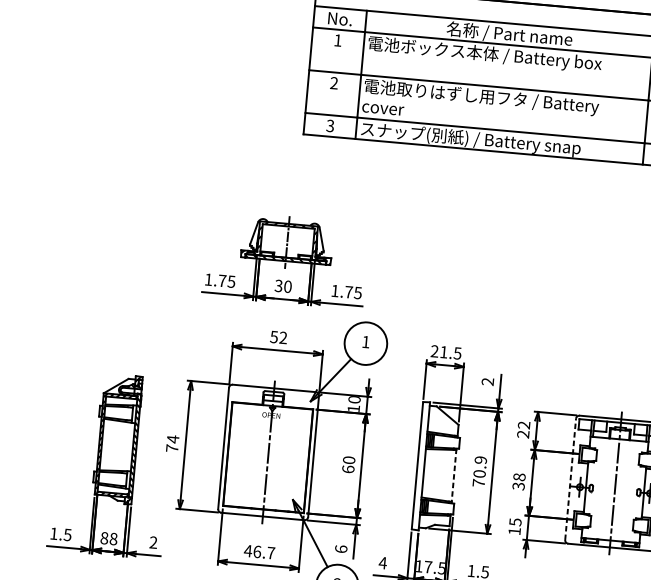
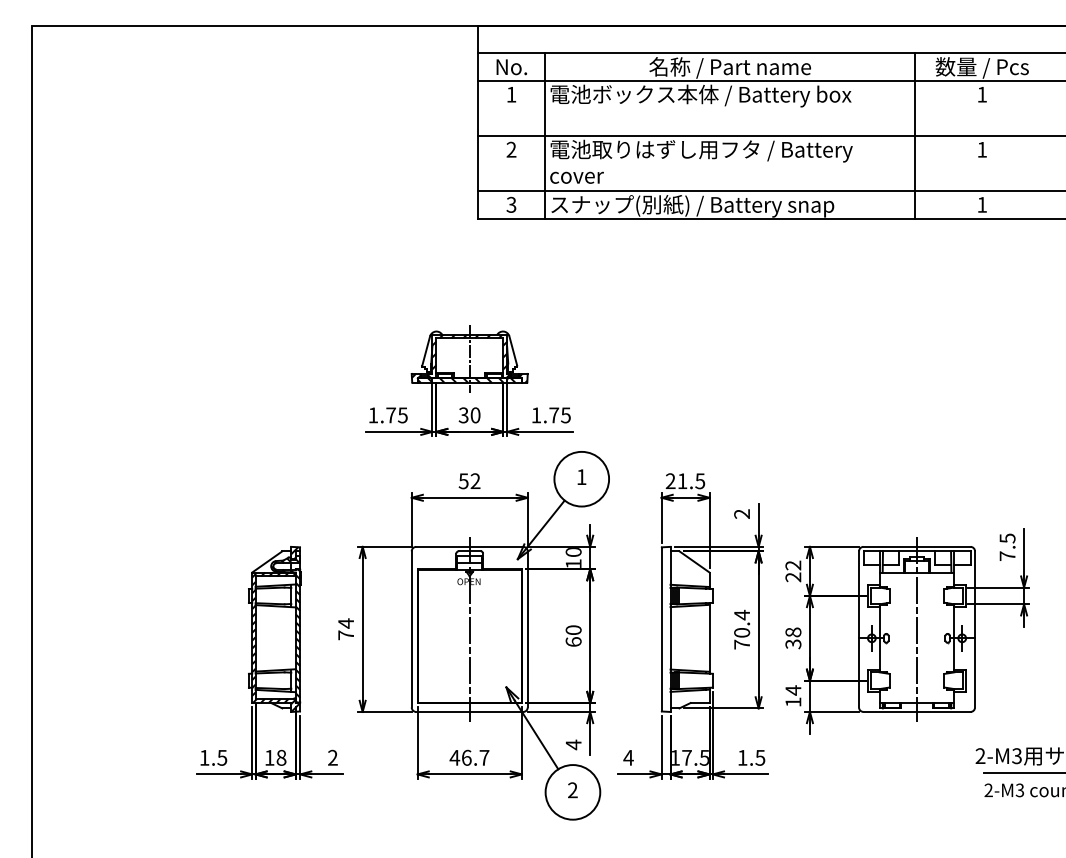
text: (481, 459) -> (742, 614), 70.9 -> 70.4
line: (453, 476) -> (709, 638), dashed -> solid
line: (571, 478) -> (859, 628), dashed -> solid
text: (515, 522) -> (793, 690), 15 -> 14
text: (104, 537) -> (269, 757), 88 -> 18
text: (341, 548) -> (573, 744), 6 -> 4

